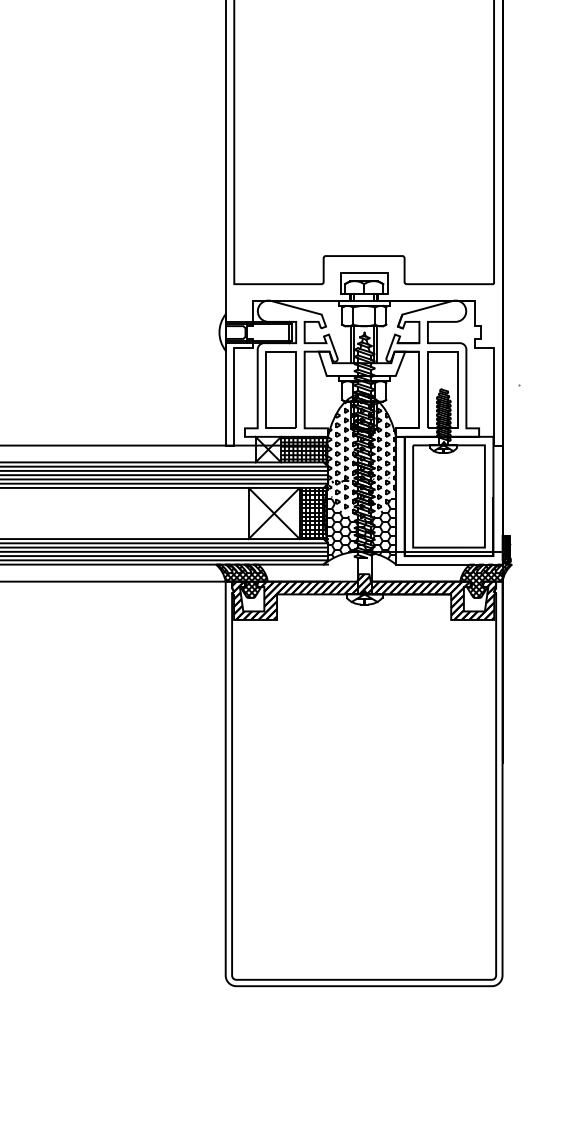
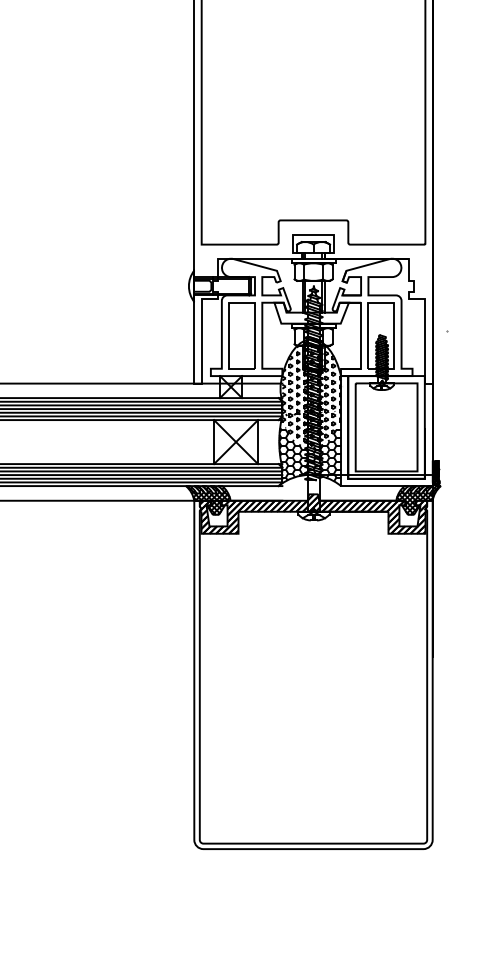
hatch: (304, 451) -> (262, 388), removed
hatch: (313, 513) -> (269, 442), removed

